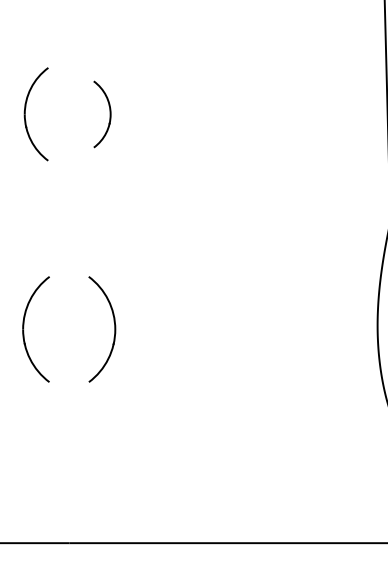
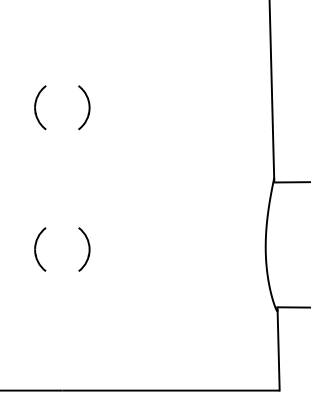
part: (36, 114) -> (40, 107), size x0.71
part: (36, 329) -> (40, 249), size x0.62
part: (102, 329) -> (84, 249), size x0.62

